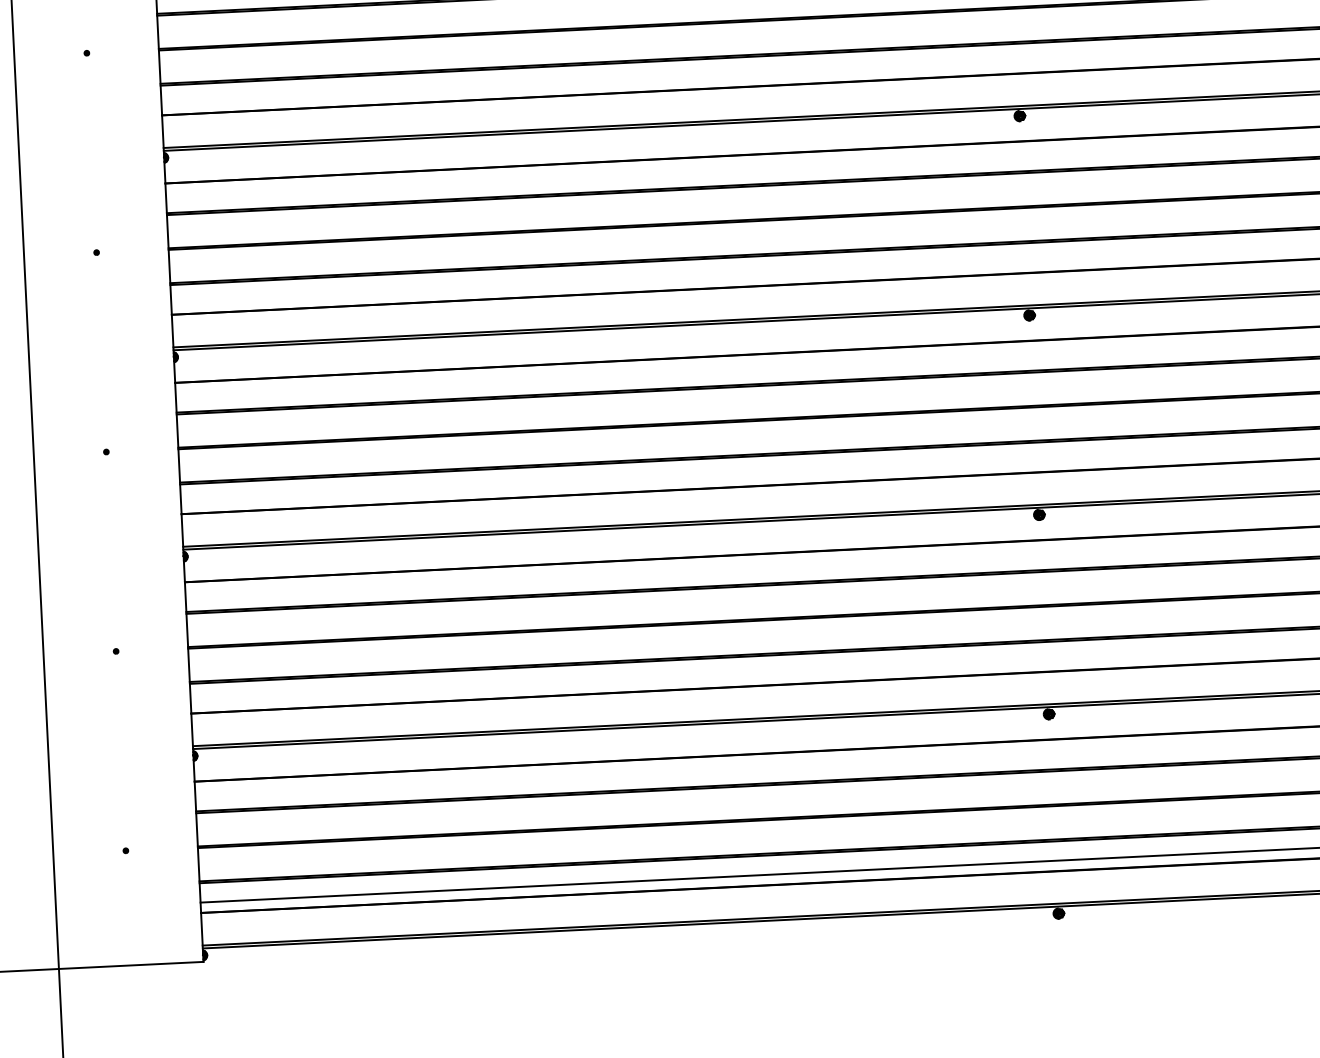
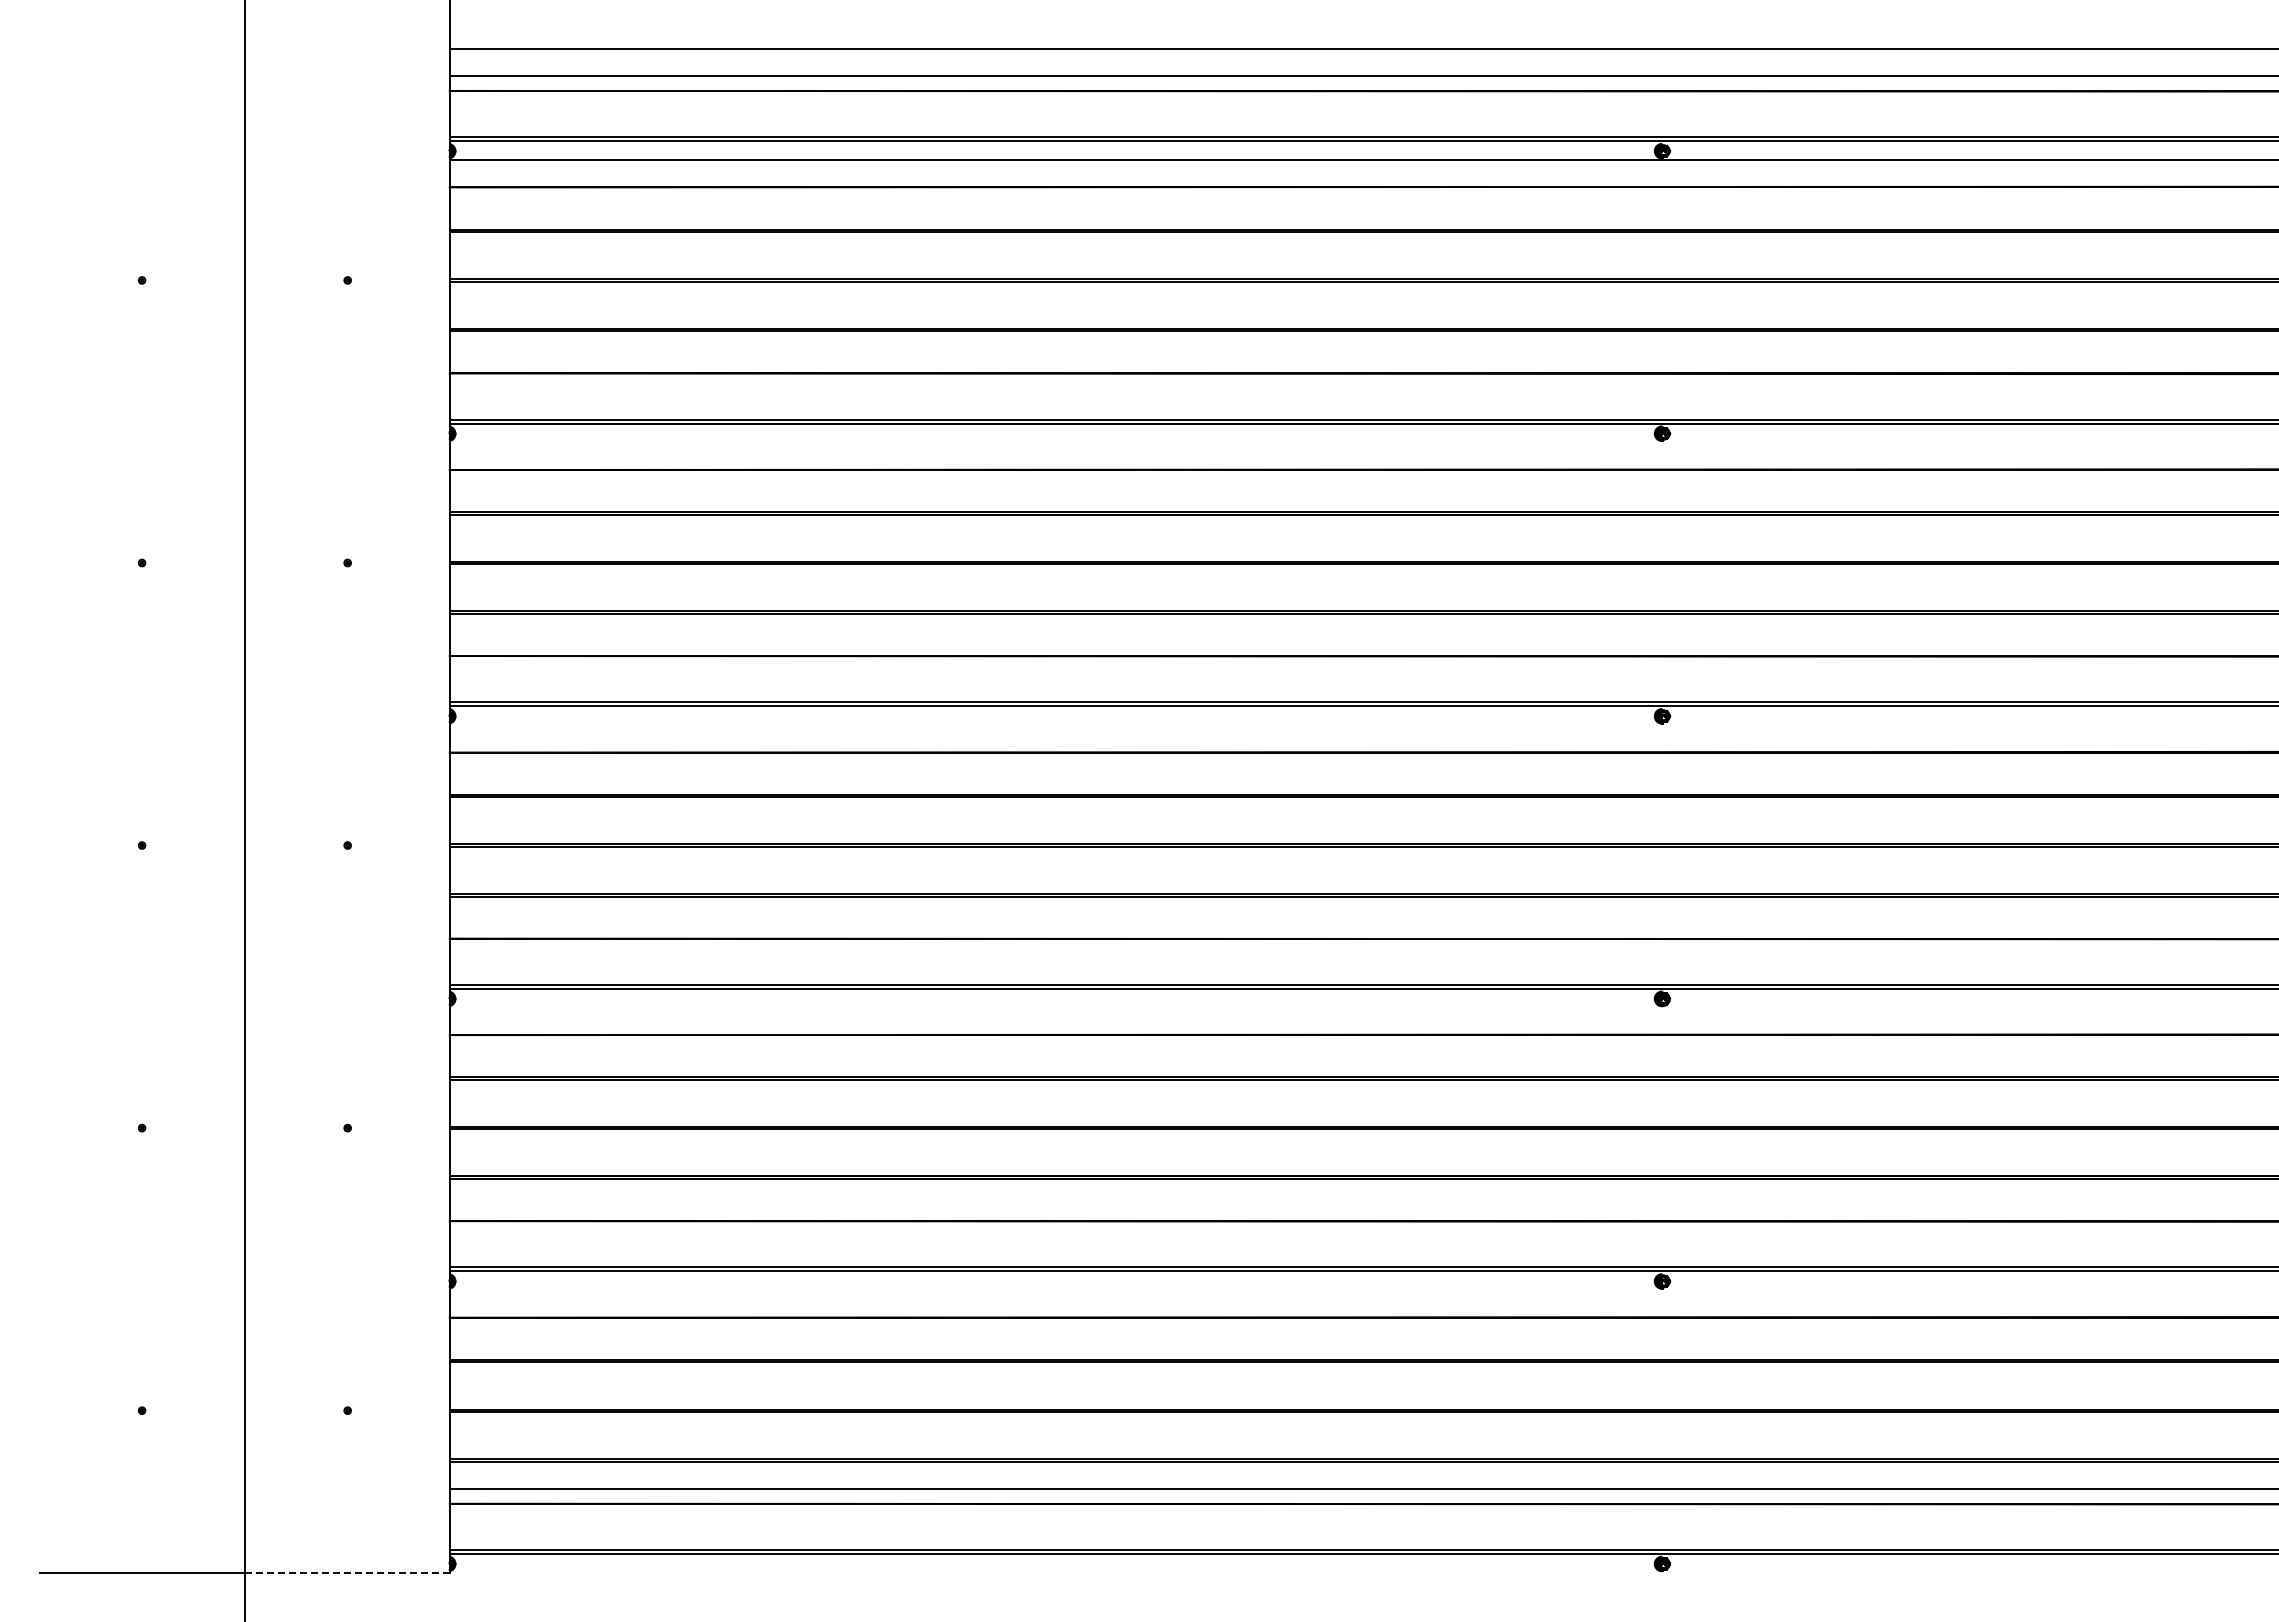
line: (131, 965) -> (347, 1573), solid -> dashed

